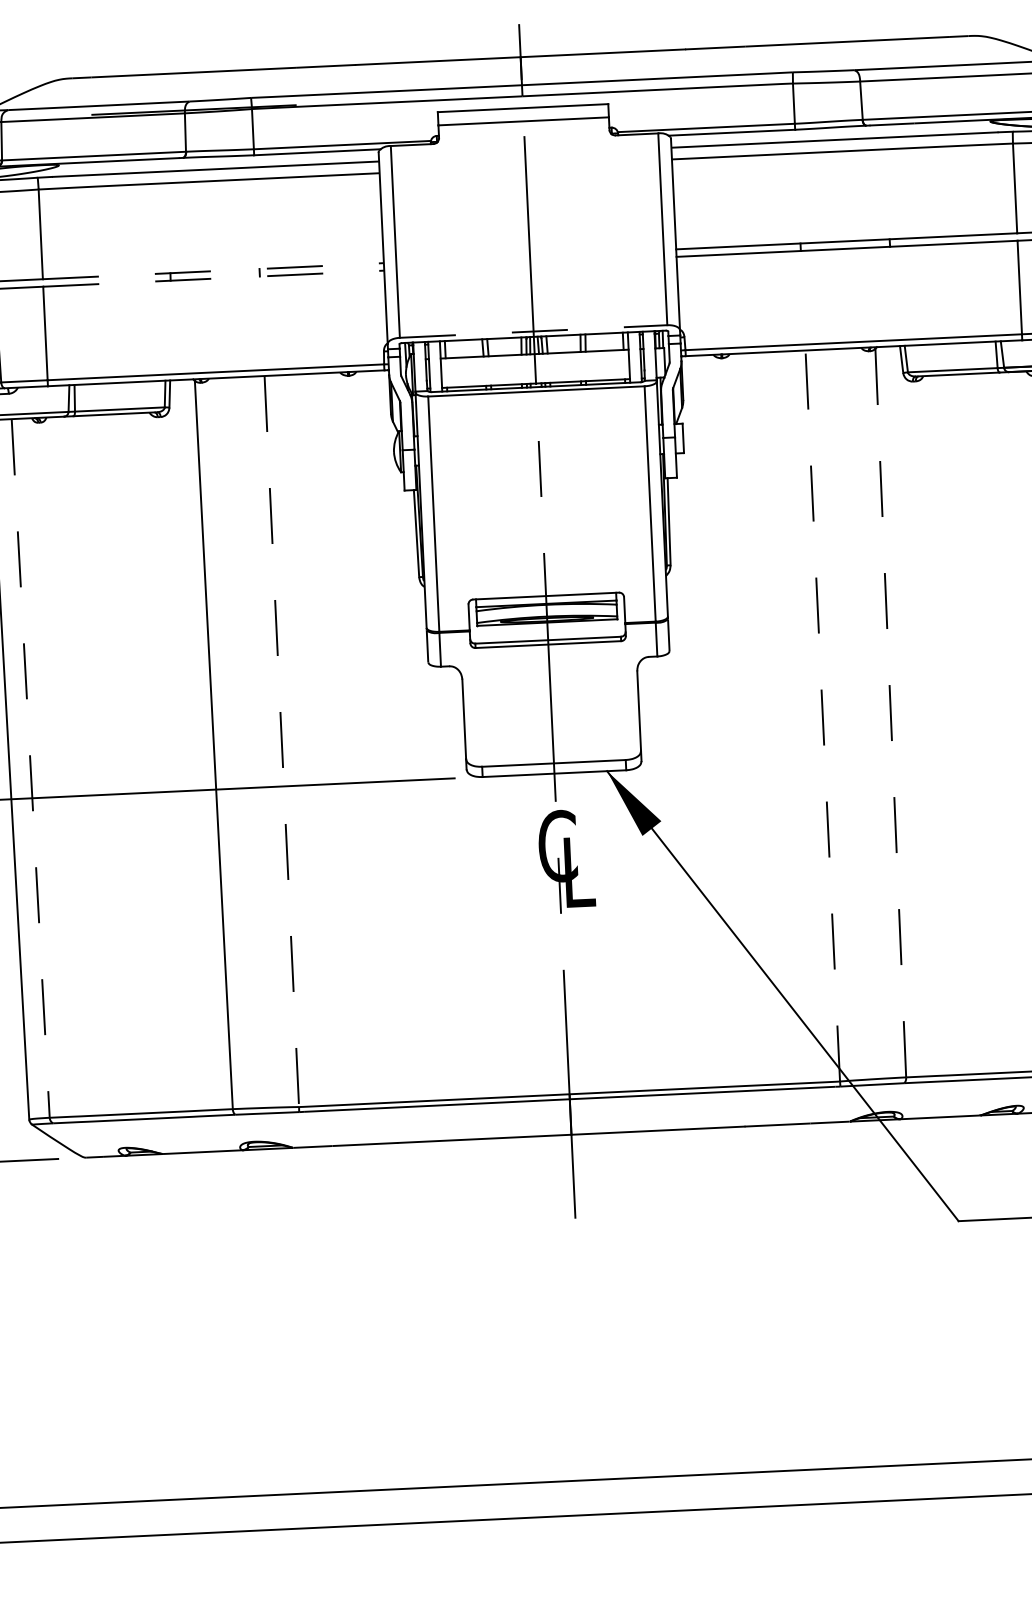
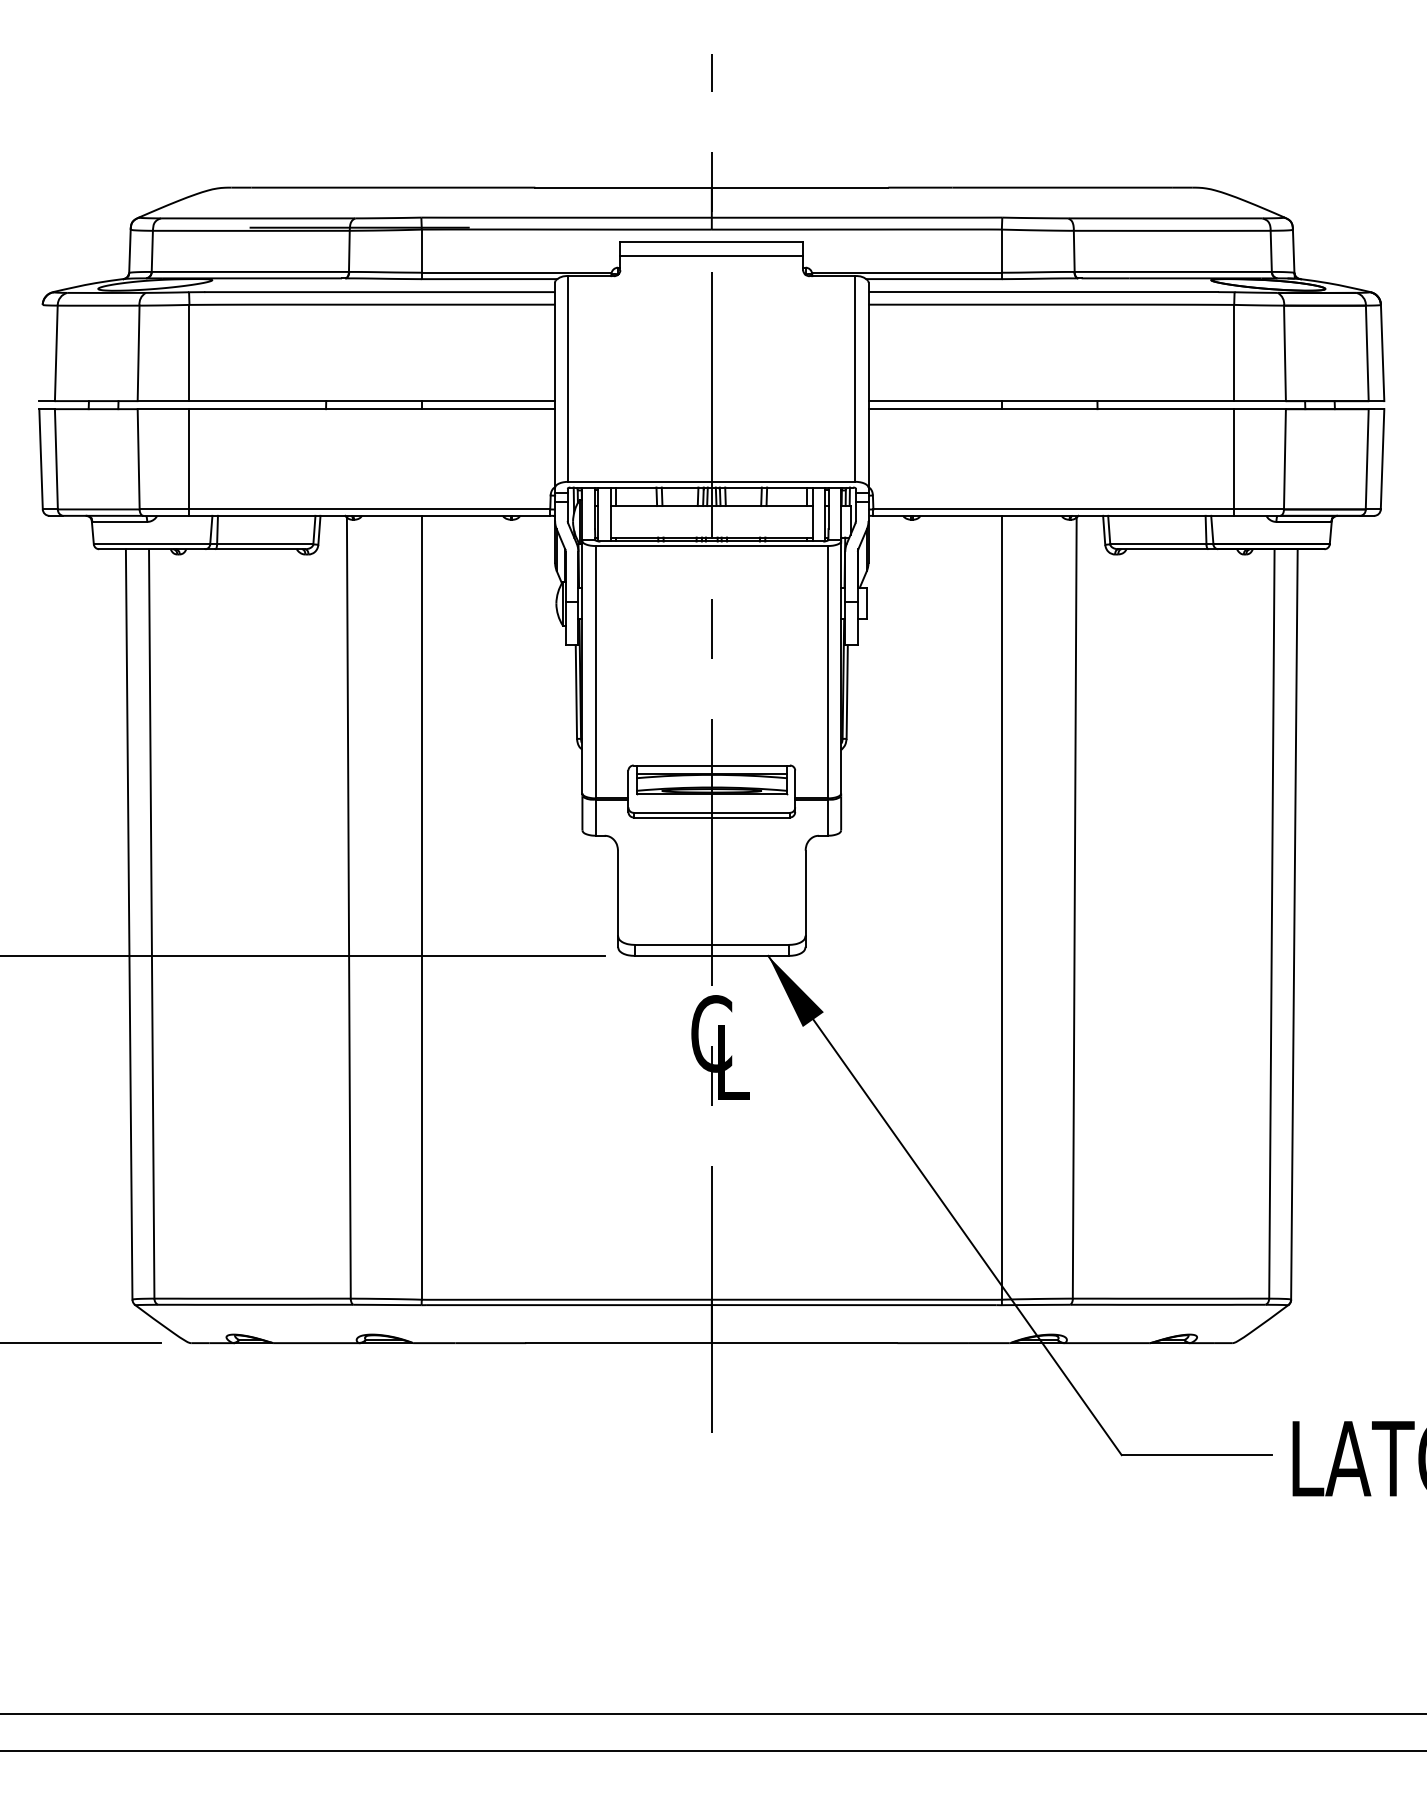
line: (213, 271) -> (372, 401), dashed -> solid
line: (213, 279) -> (372, 409), dashed -> solid
line: (534, 331) -> (712, 481), dashed -> solid
line: (890, 713) -> (1074, 908), dashed -> solid
line: (822, 715) -> (1001, 907), dashed -> solid
line: (281, 741) -> (421, 907), dashed -> solid
line: (30, 768) -> (151, 924), dashed -> solid

